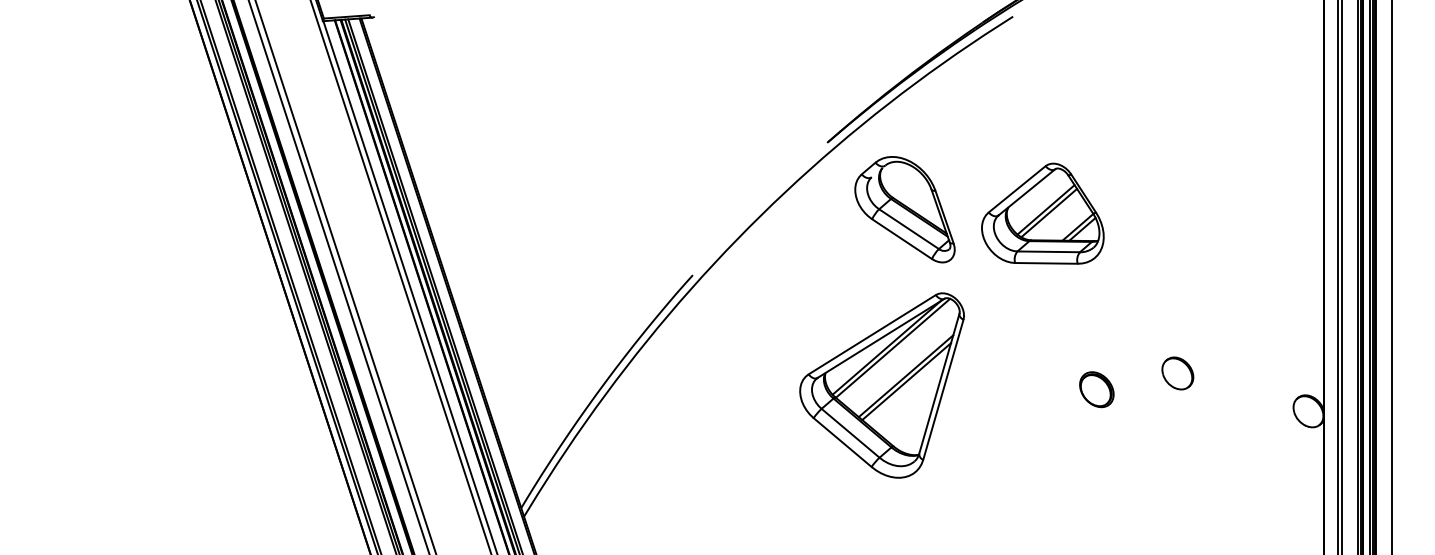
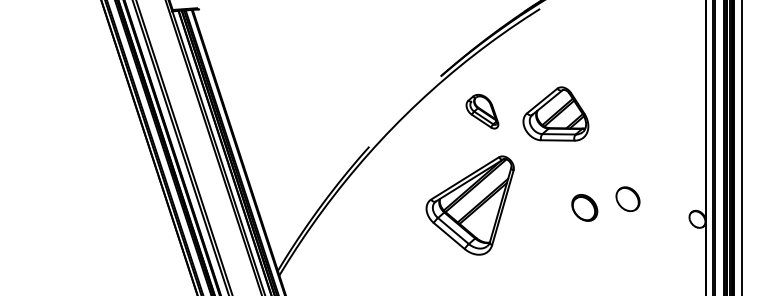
part: (905, 209) -> (482, 111), size x0.6
part: (1177, 372) -> (627, 198), size x1.4
part: (1096, 389) -> (584, 207), size x1.4

